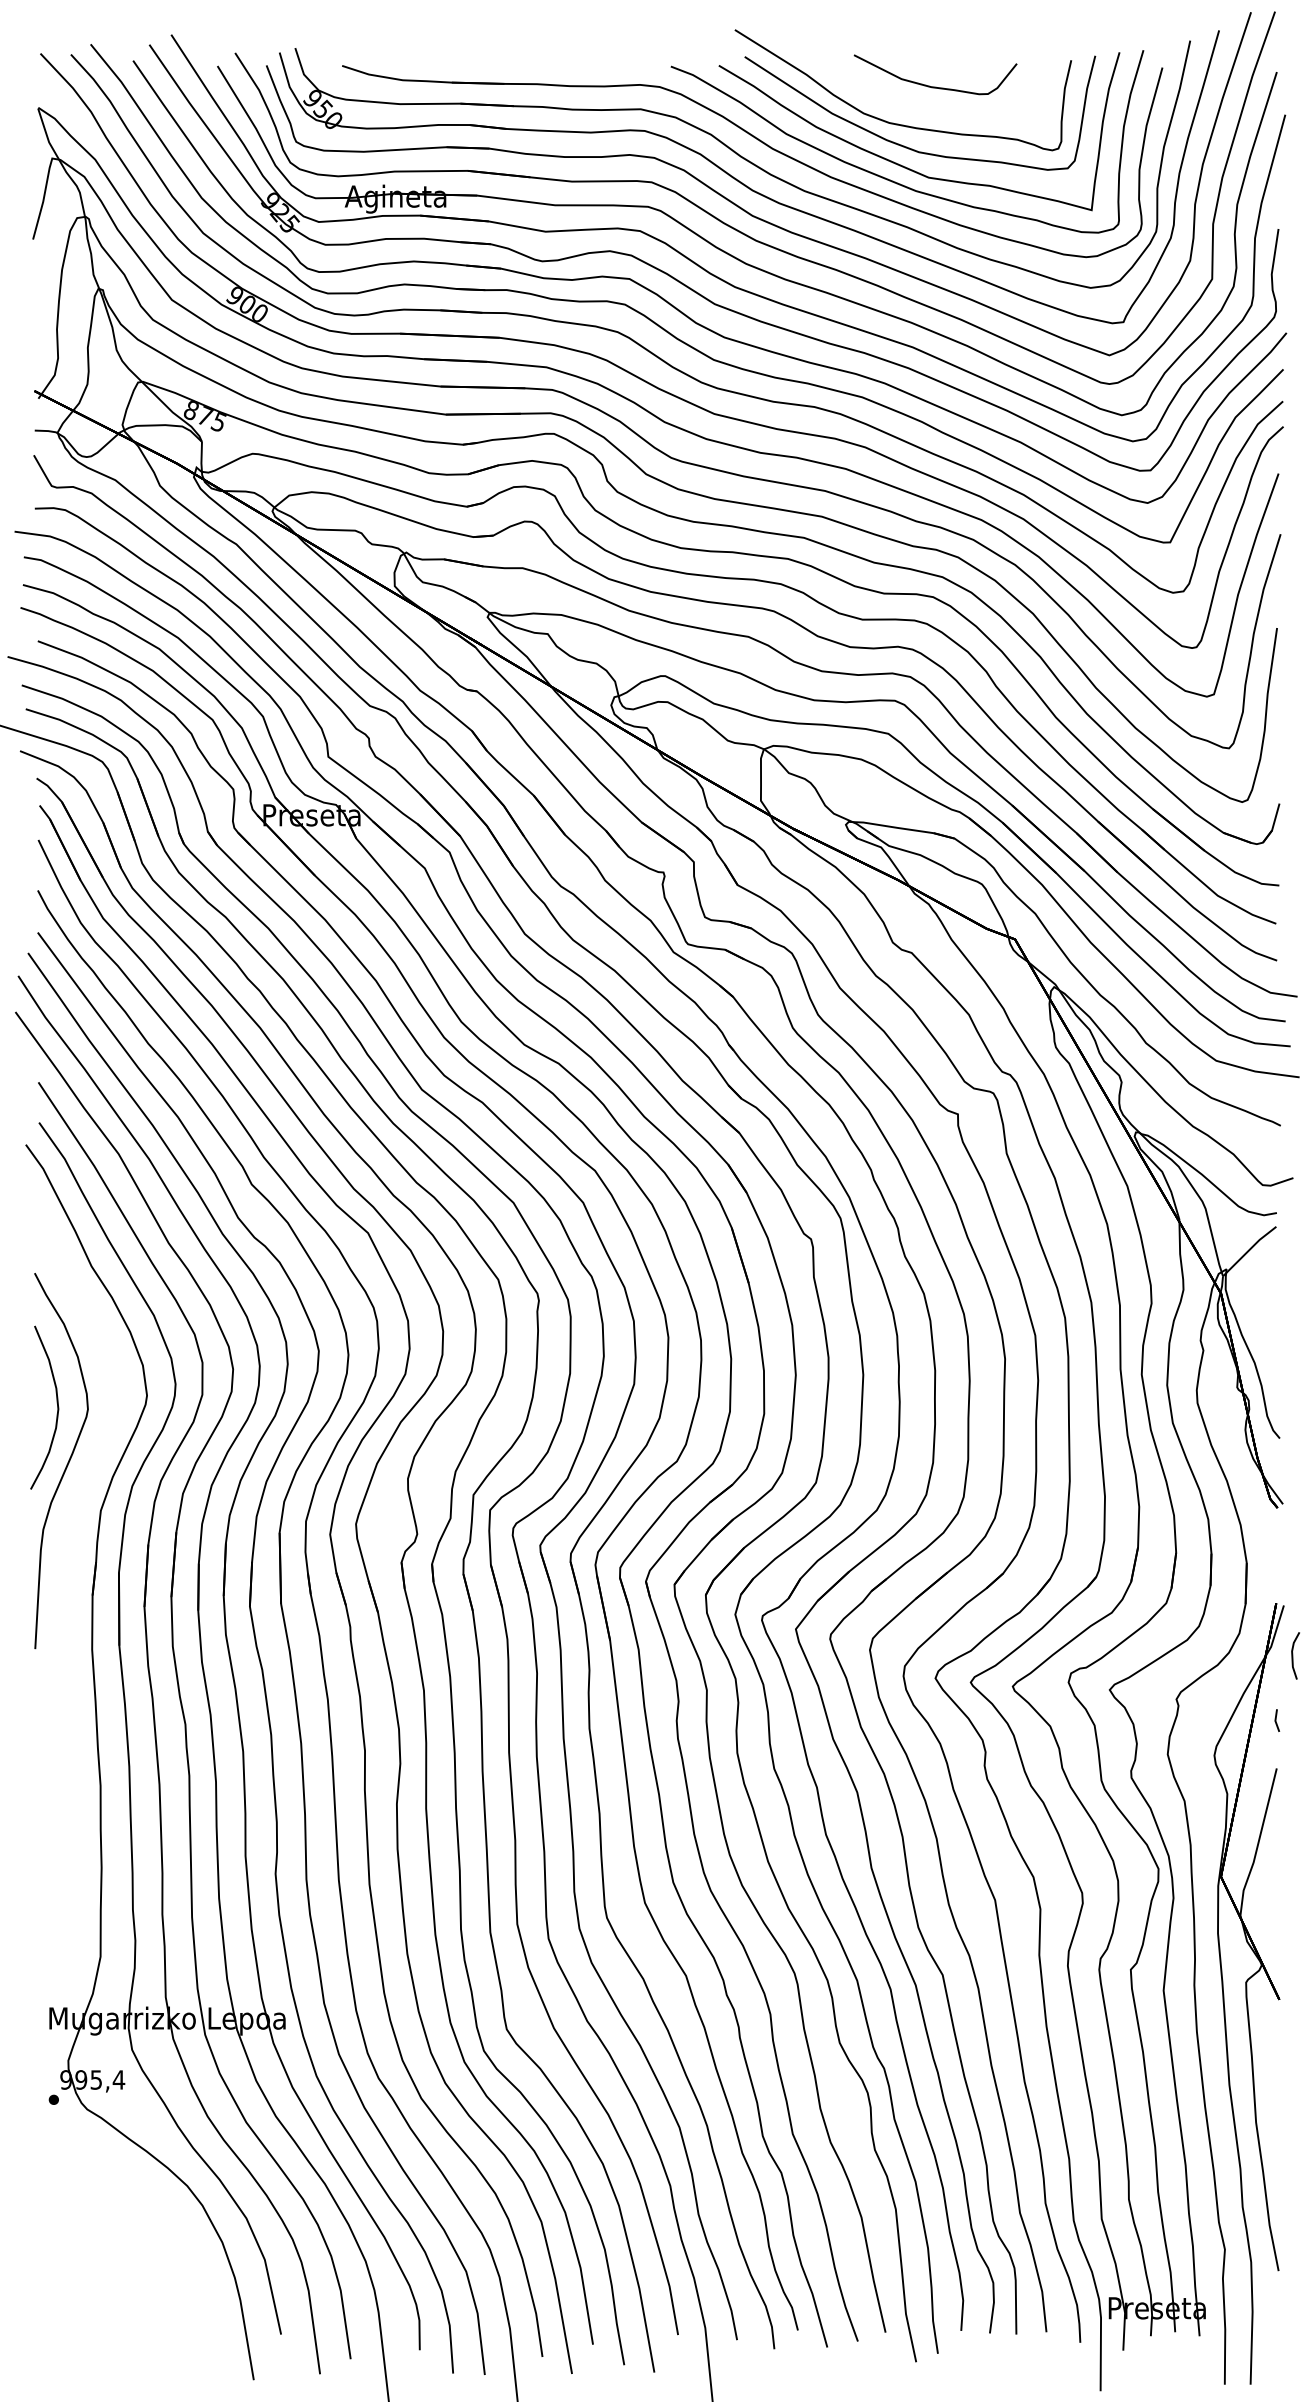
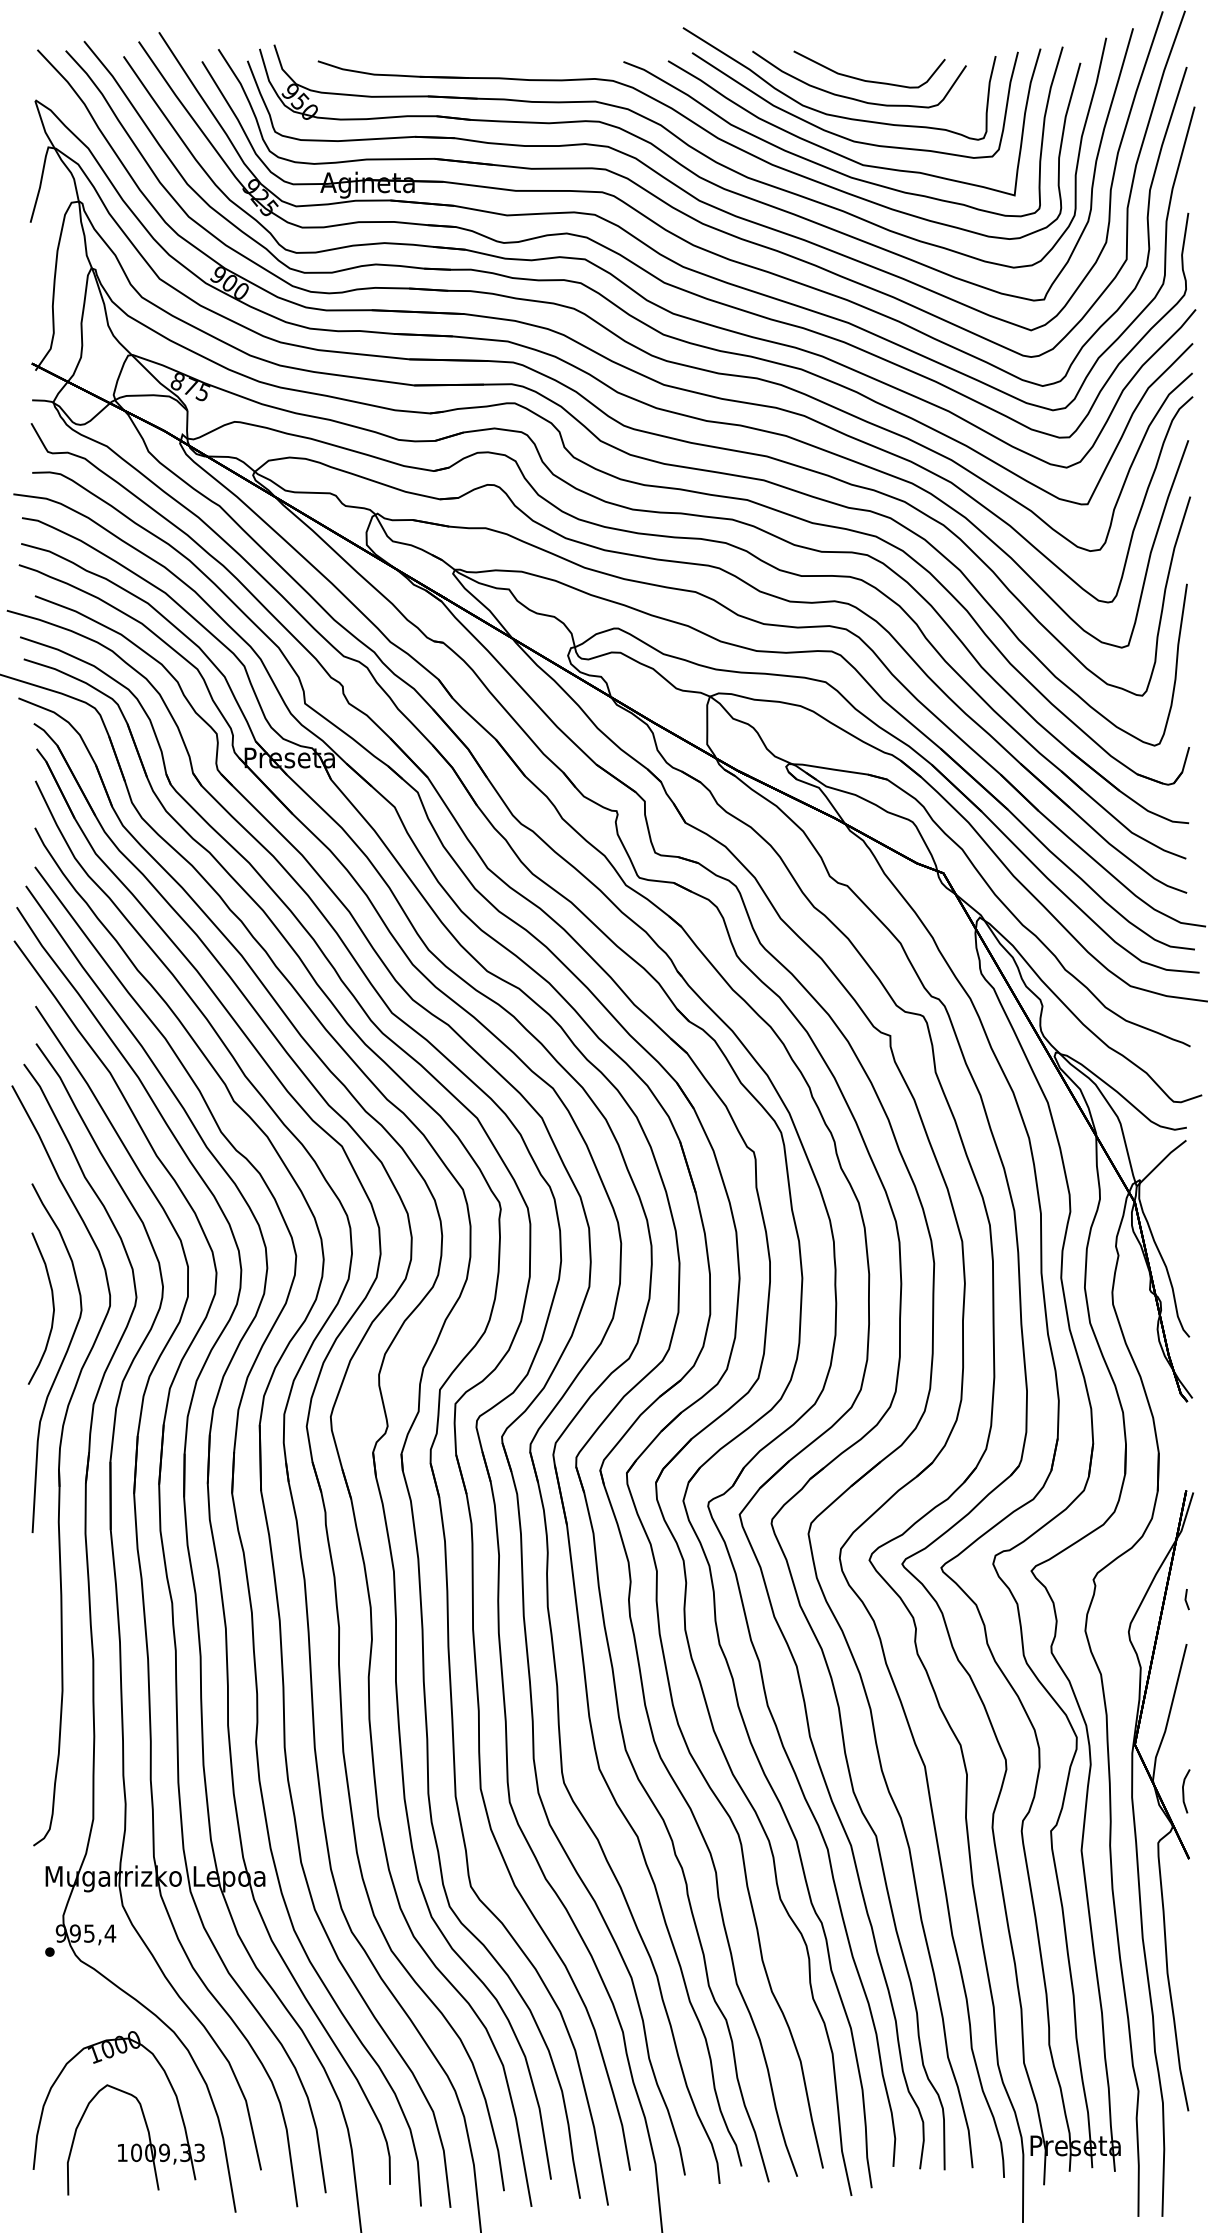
part: (917, 104) -> (852, 97), added
part: (66, 1576) -> (61, 1465), added
curve: (1293, 1656) -> (1184, 1791), moved
part: (134, 2251) -> (124, 2093), added

